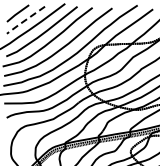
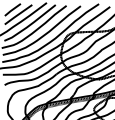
line: (24, 20) -> (17, 14), dashed -> solid

